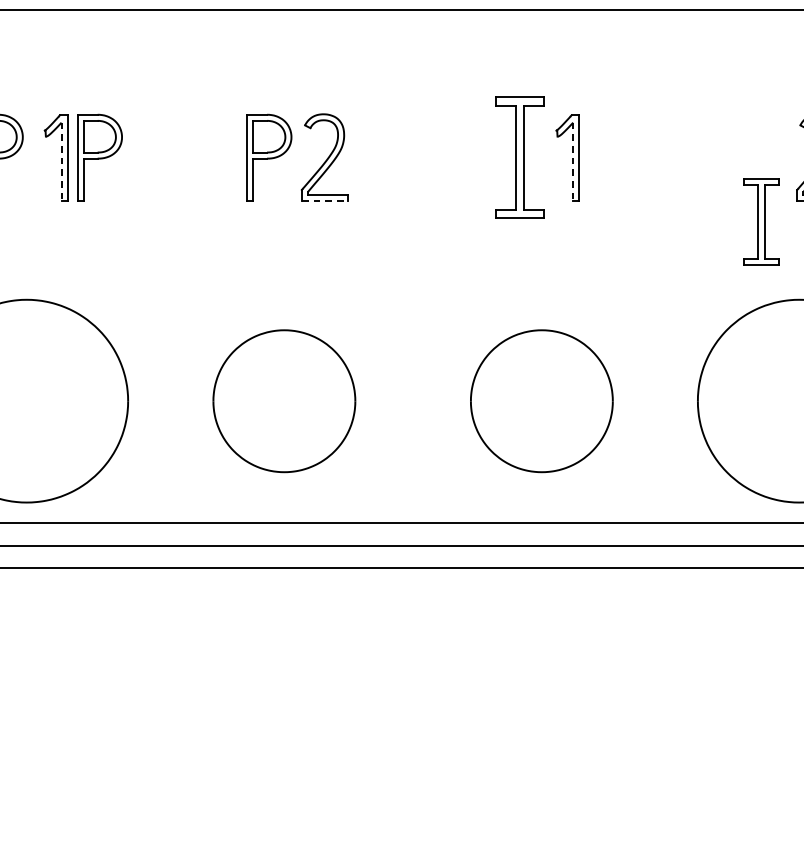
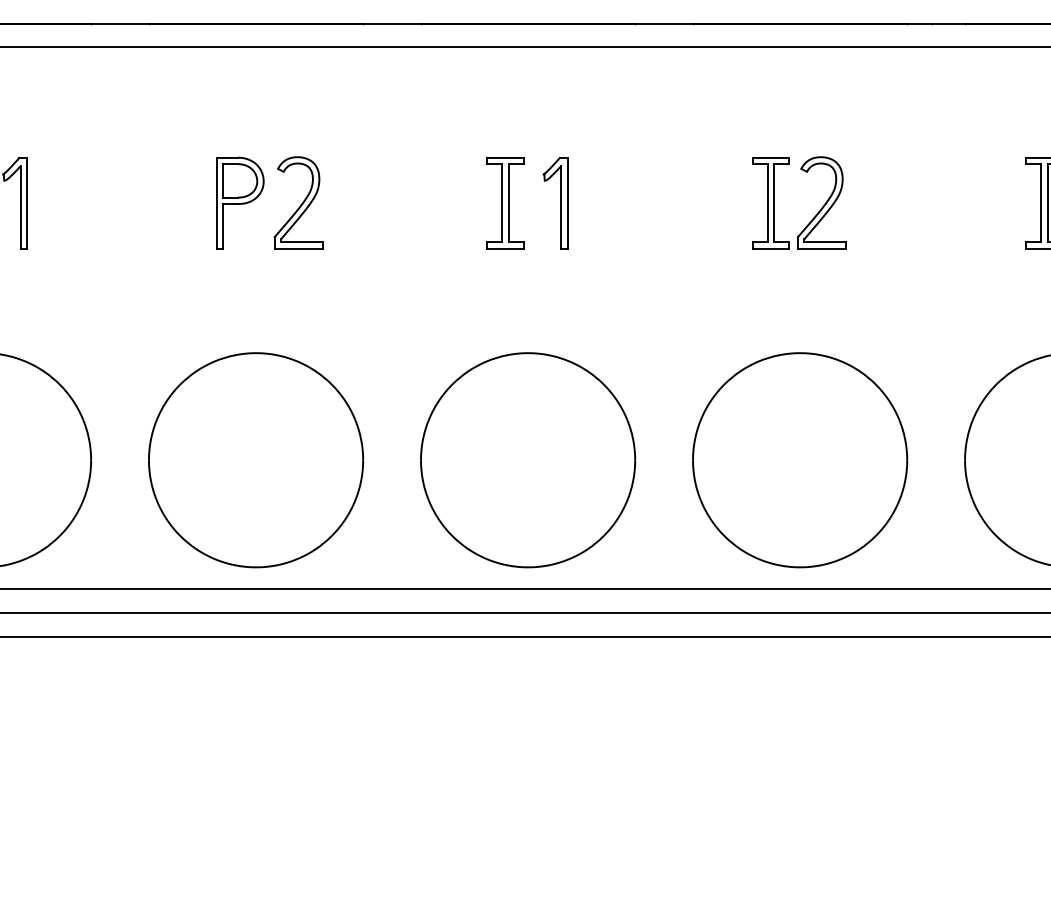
part: (100, 157) -> (61, 202), removed
part: (520, 158) -> (505, 203), size x0.71
line: (61, 161) -> (20, 207), dashed -> solid
line: (573, 161) -> (561, 207), dashed -> solid
line: (325, 200) -> (299, 248), dashed -> solid
part: (760, 222) -> (770, 203), moved
part: (284, 401) -> (256, 460), size x1.43
part: (542, 401) -> (528, 460), size x1.43

